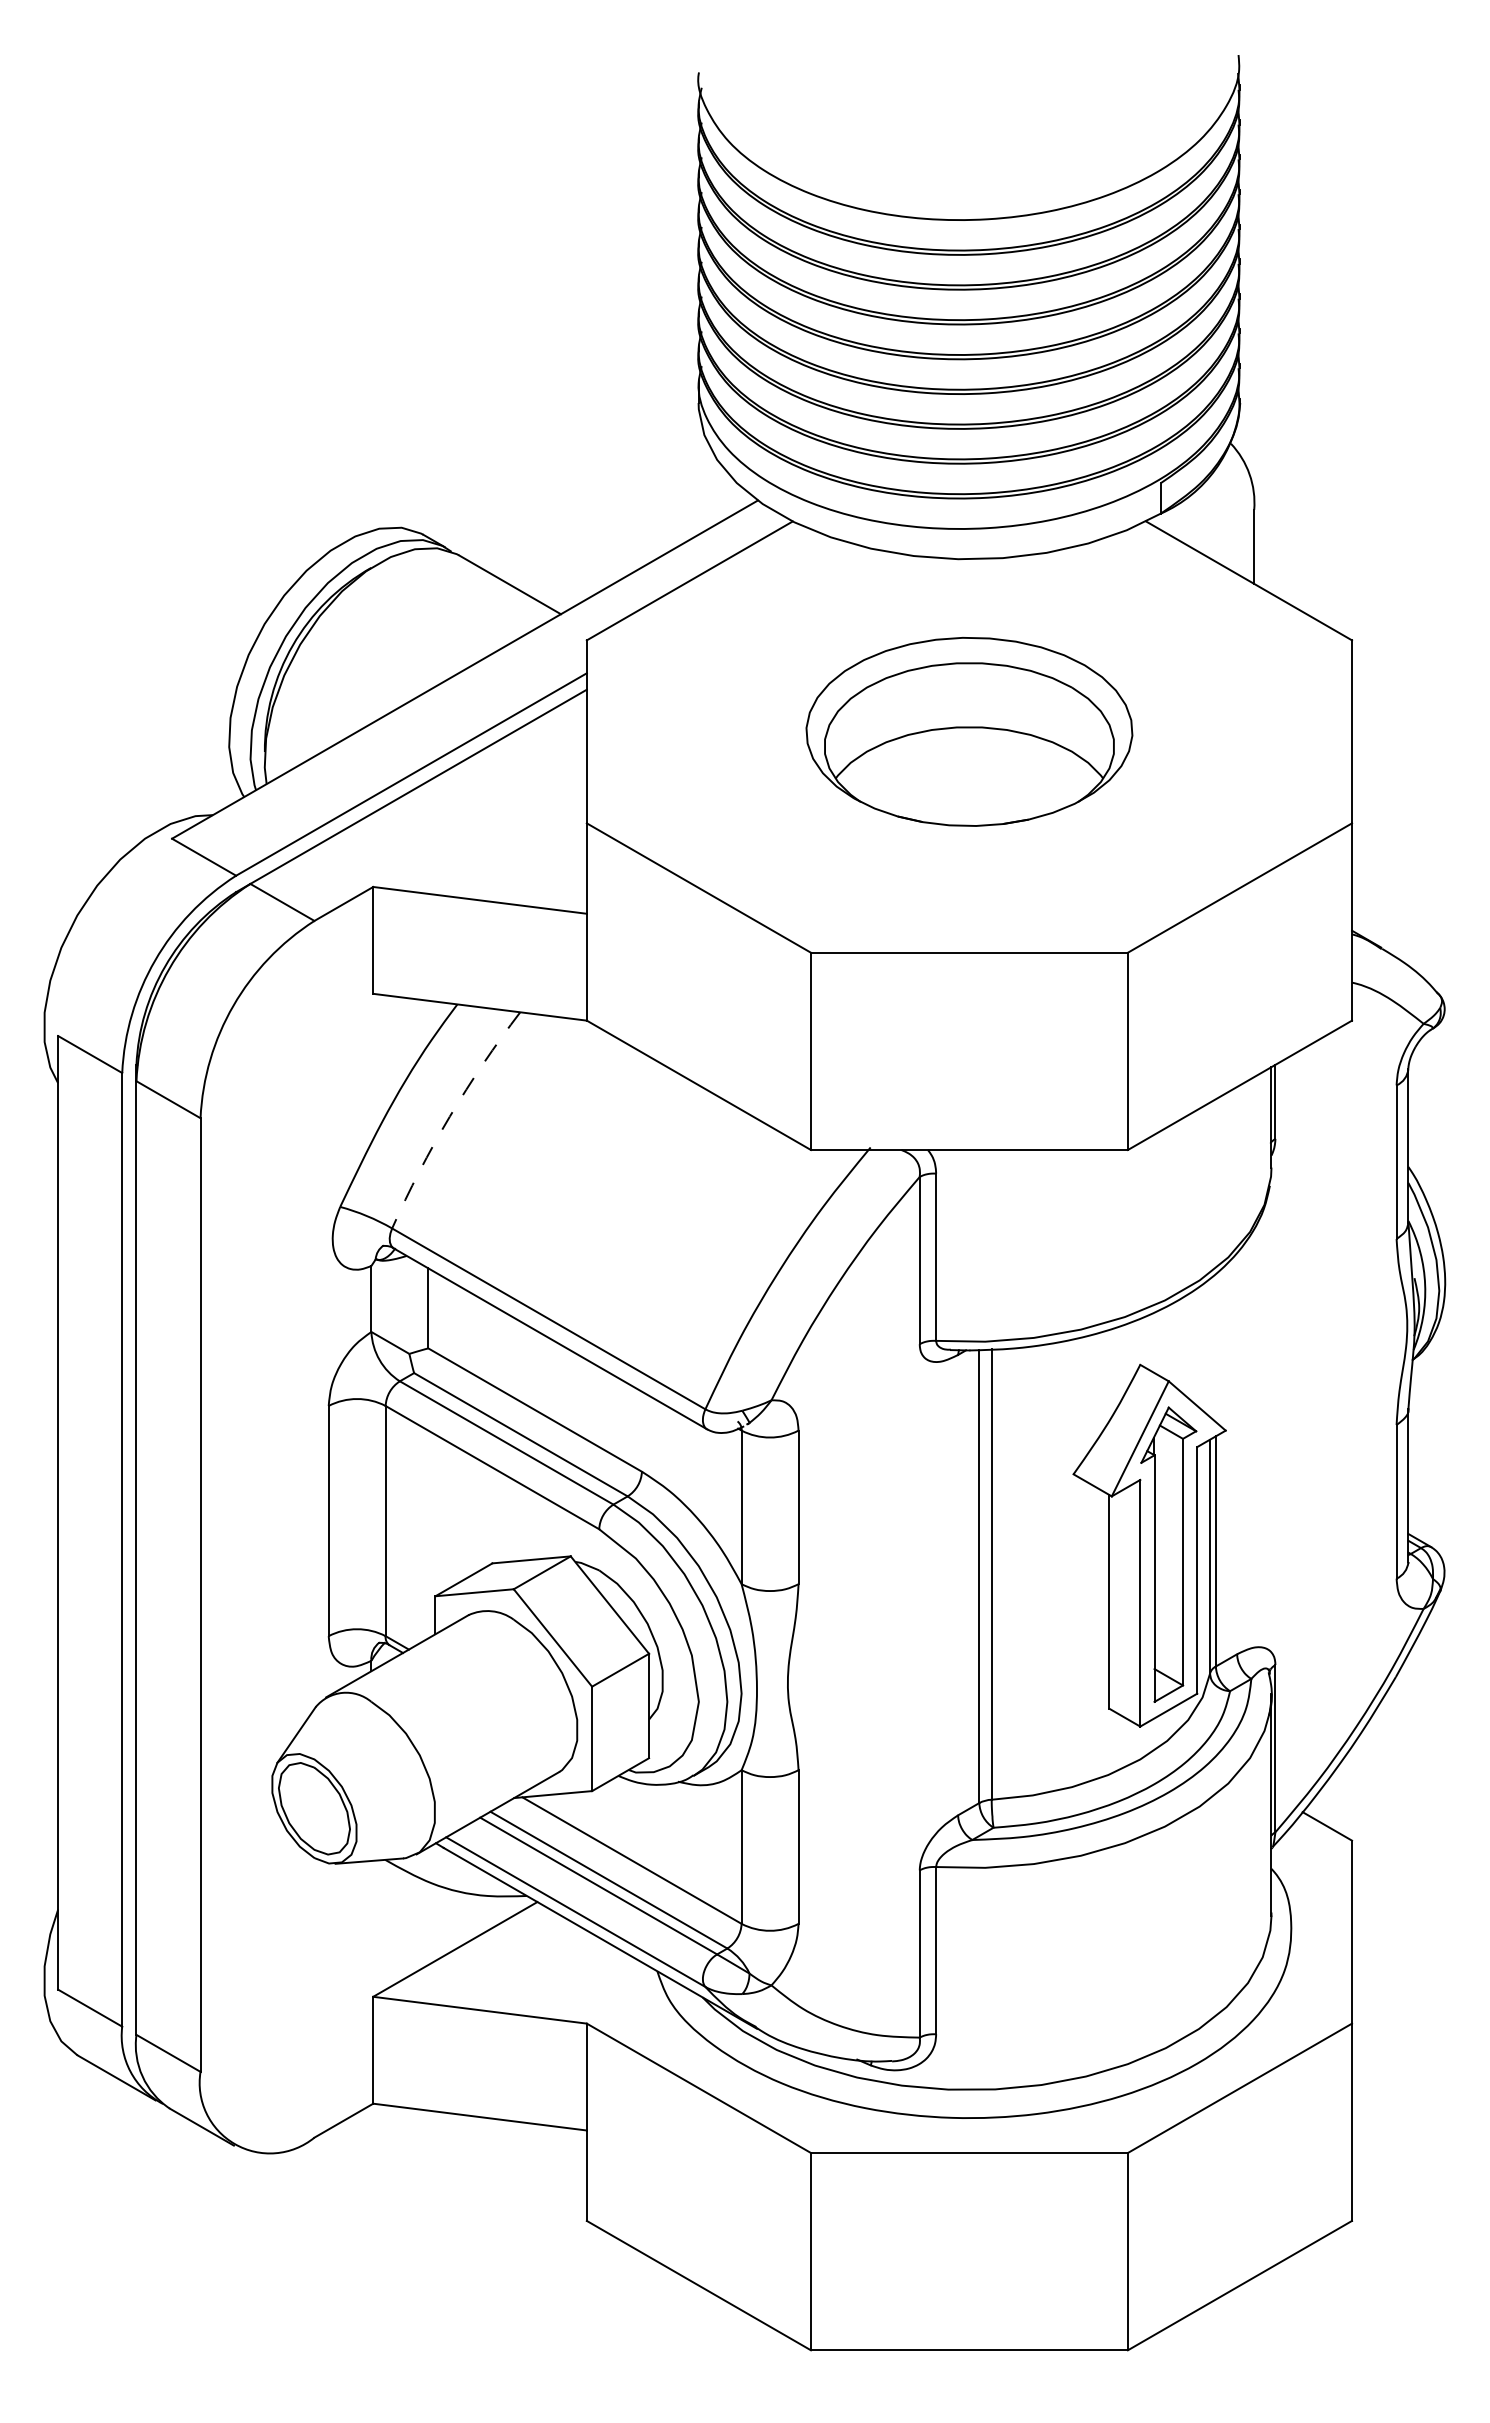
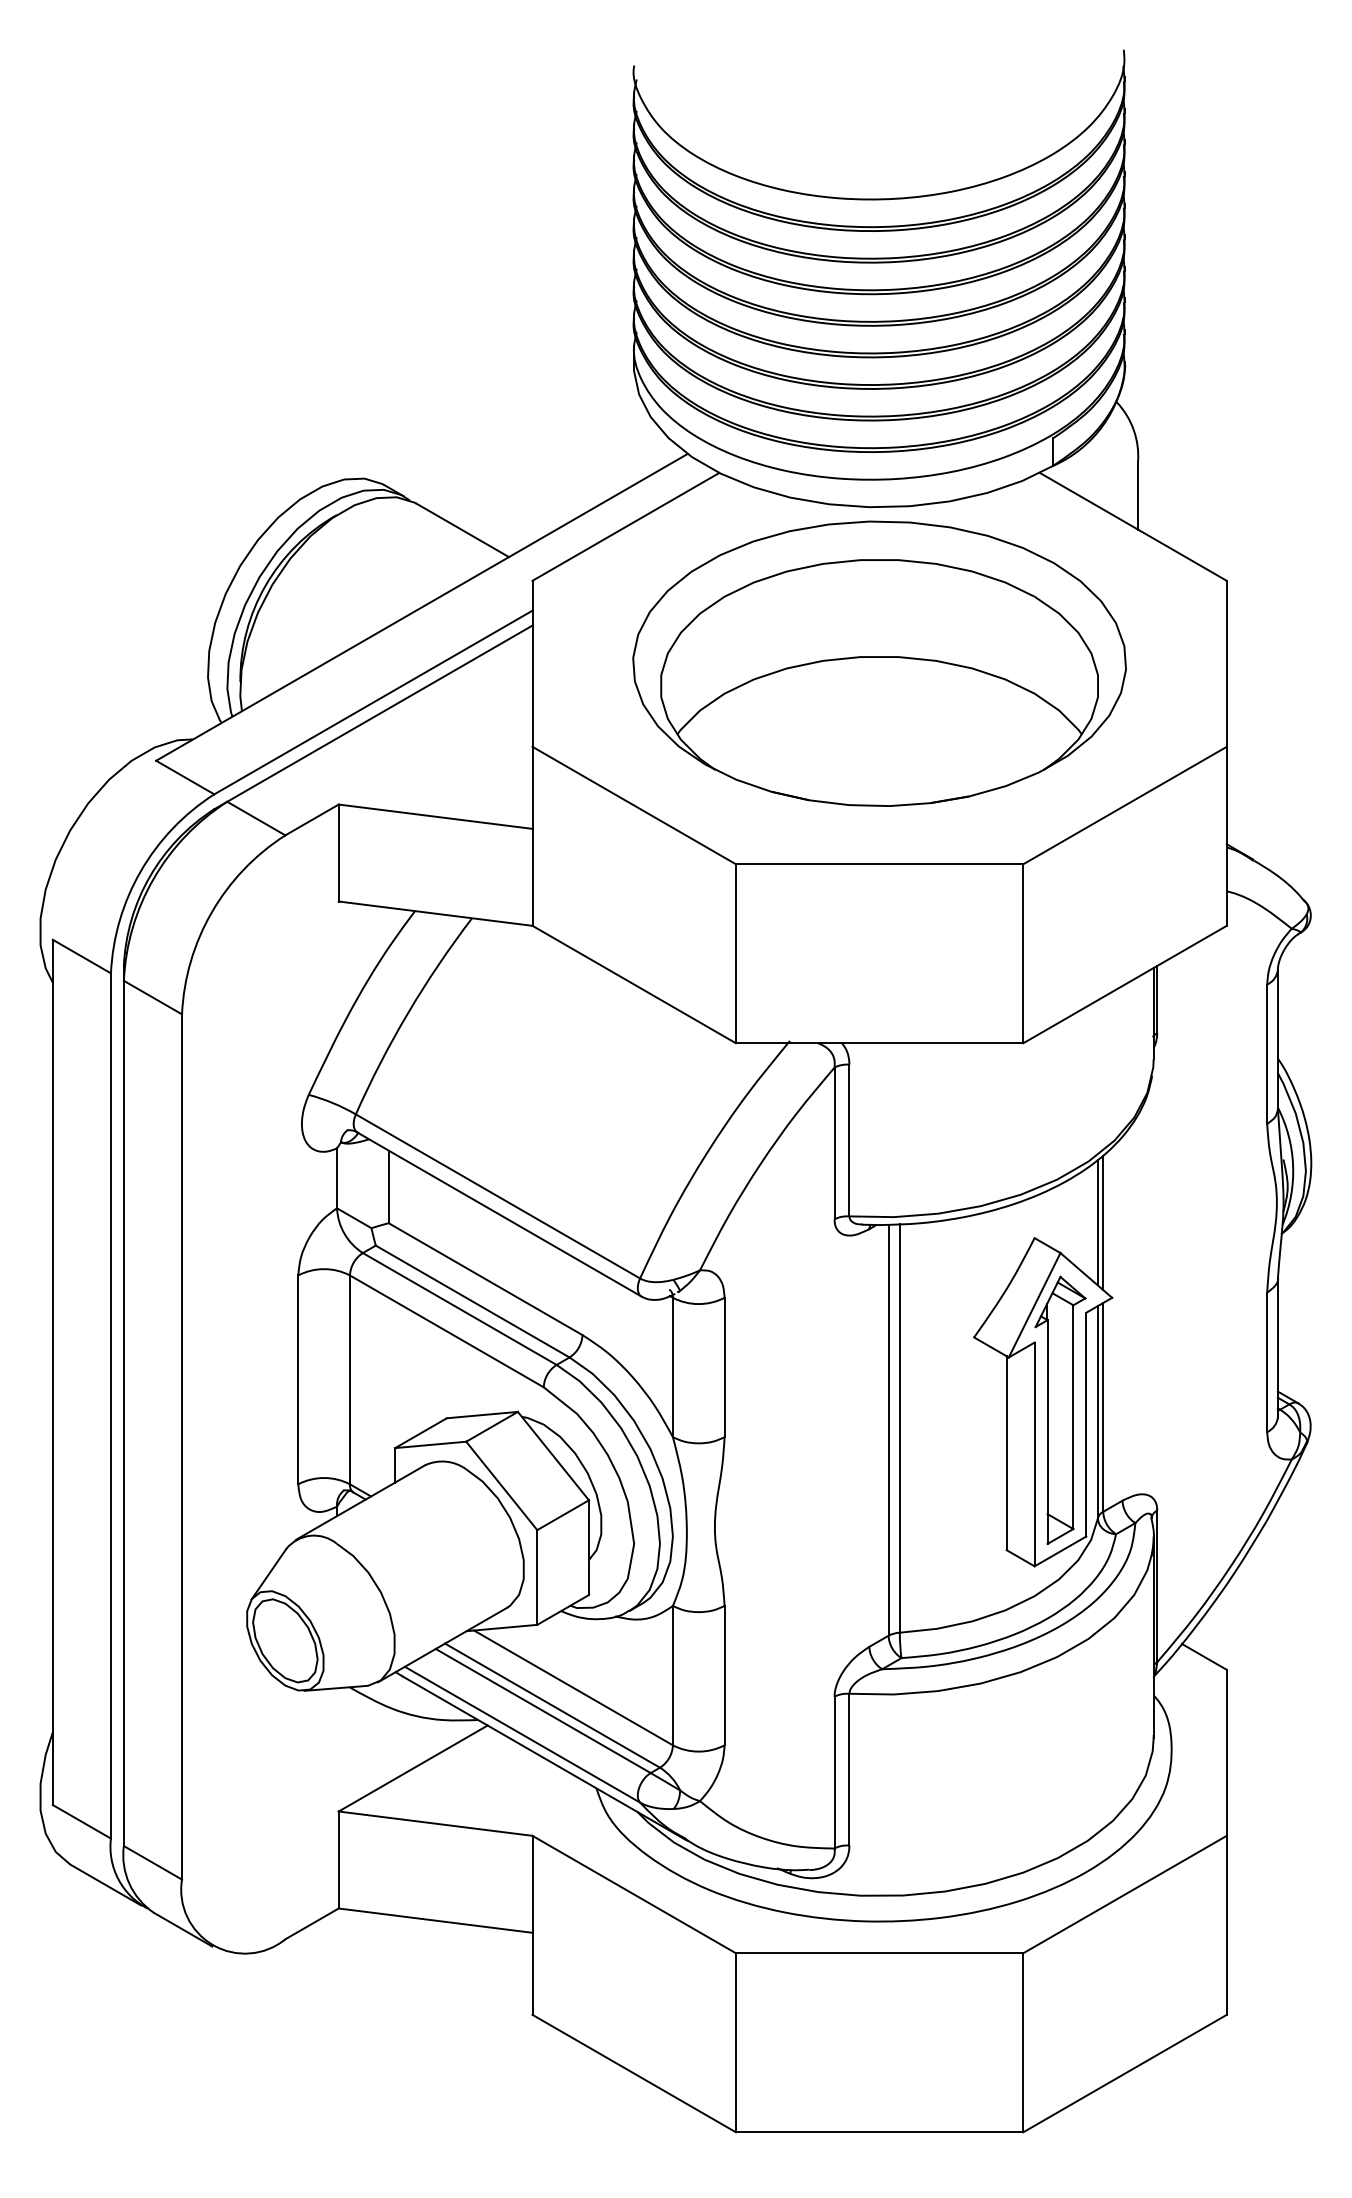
part: (969, 731) -> (879, 663), size x1.67
arc: (449, 1116) -> (407, 1012), dashed -> solid
line: (1210, 1347) -> (1098, 1222), added
line: (1215, 1347) -> (1102, 1222), added

